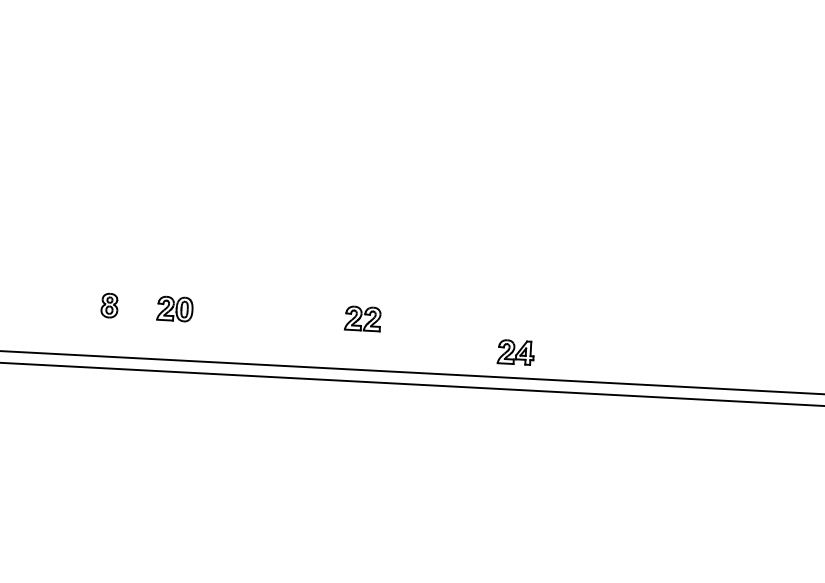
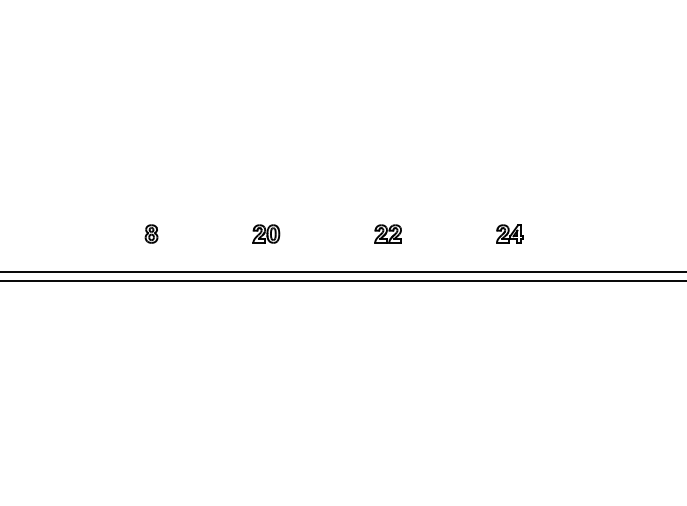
part: (109, 304) -> (151, 233), moved
part: (175, 308) -> (266, 233), moved
part: (515, 351) -> (509, 233), moved

